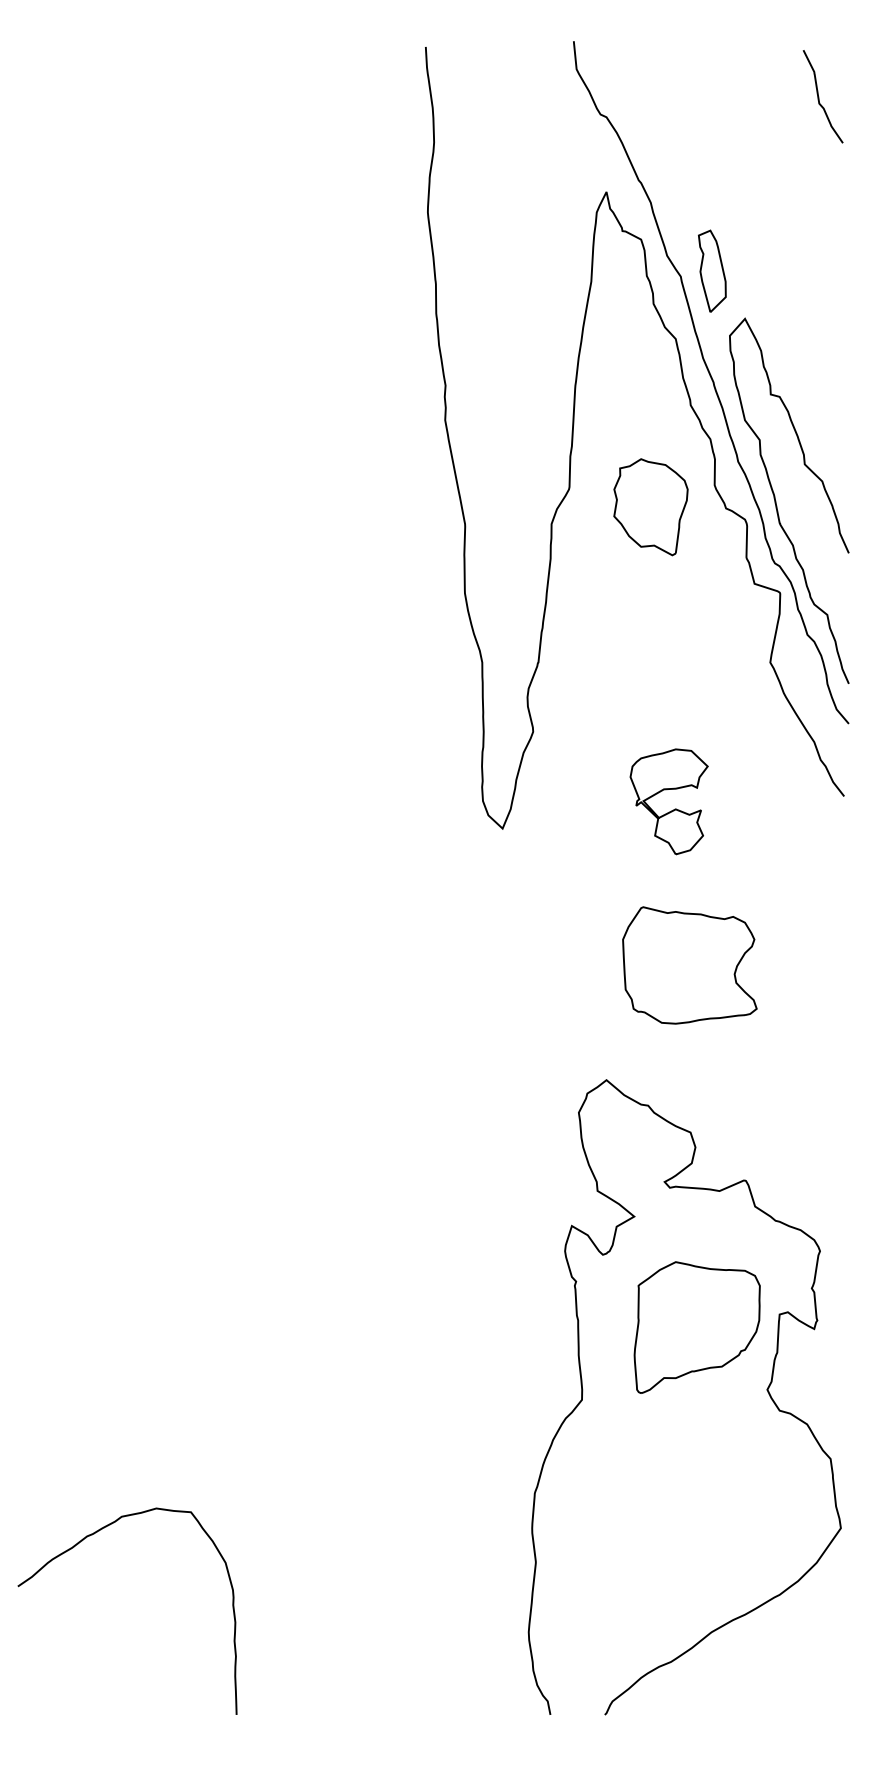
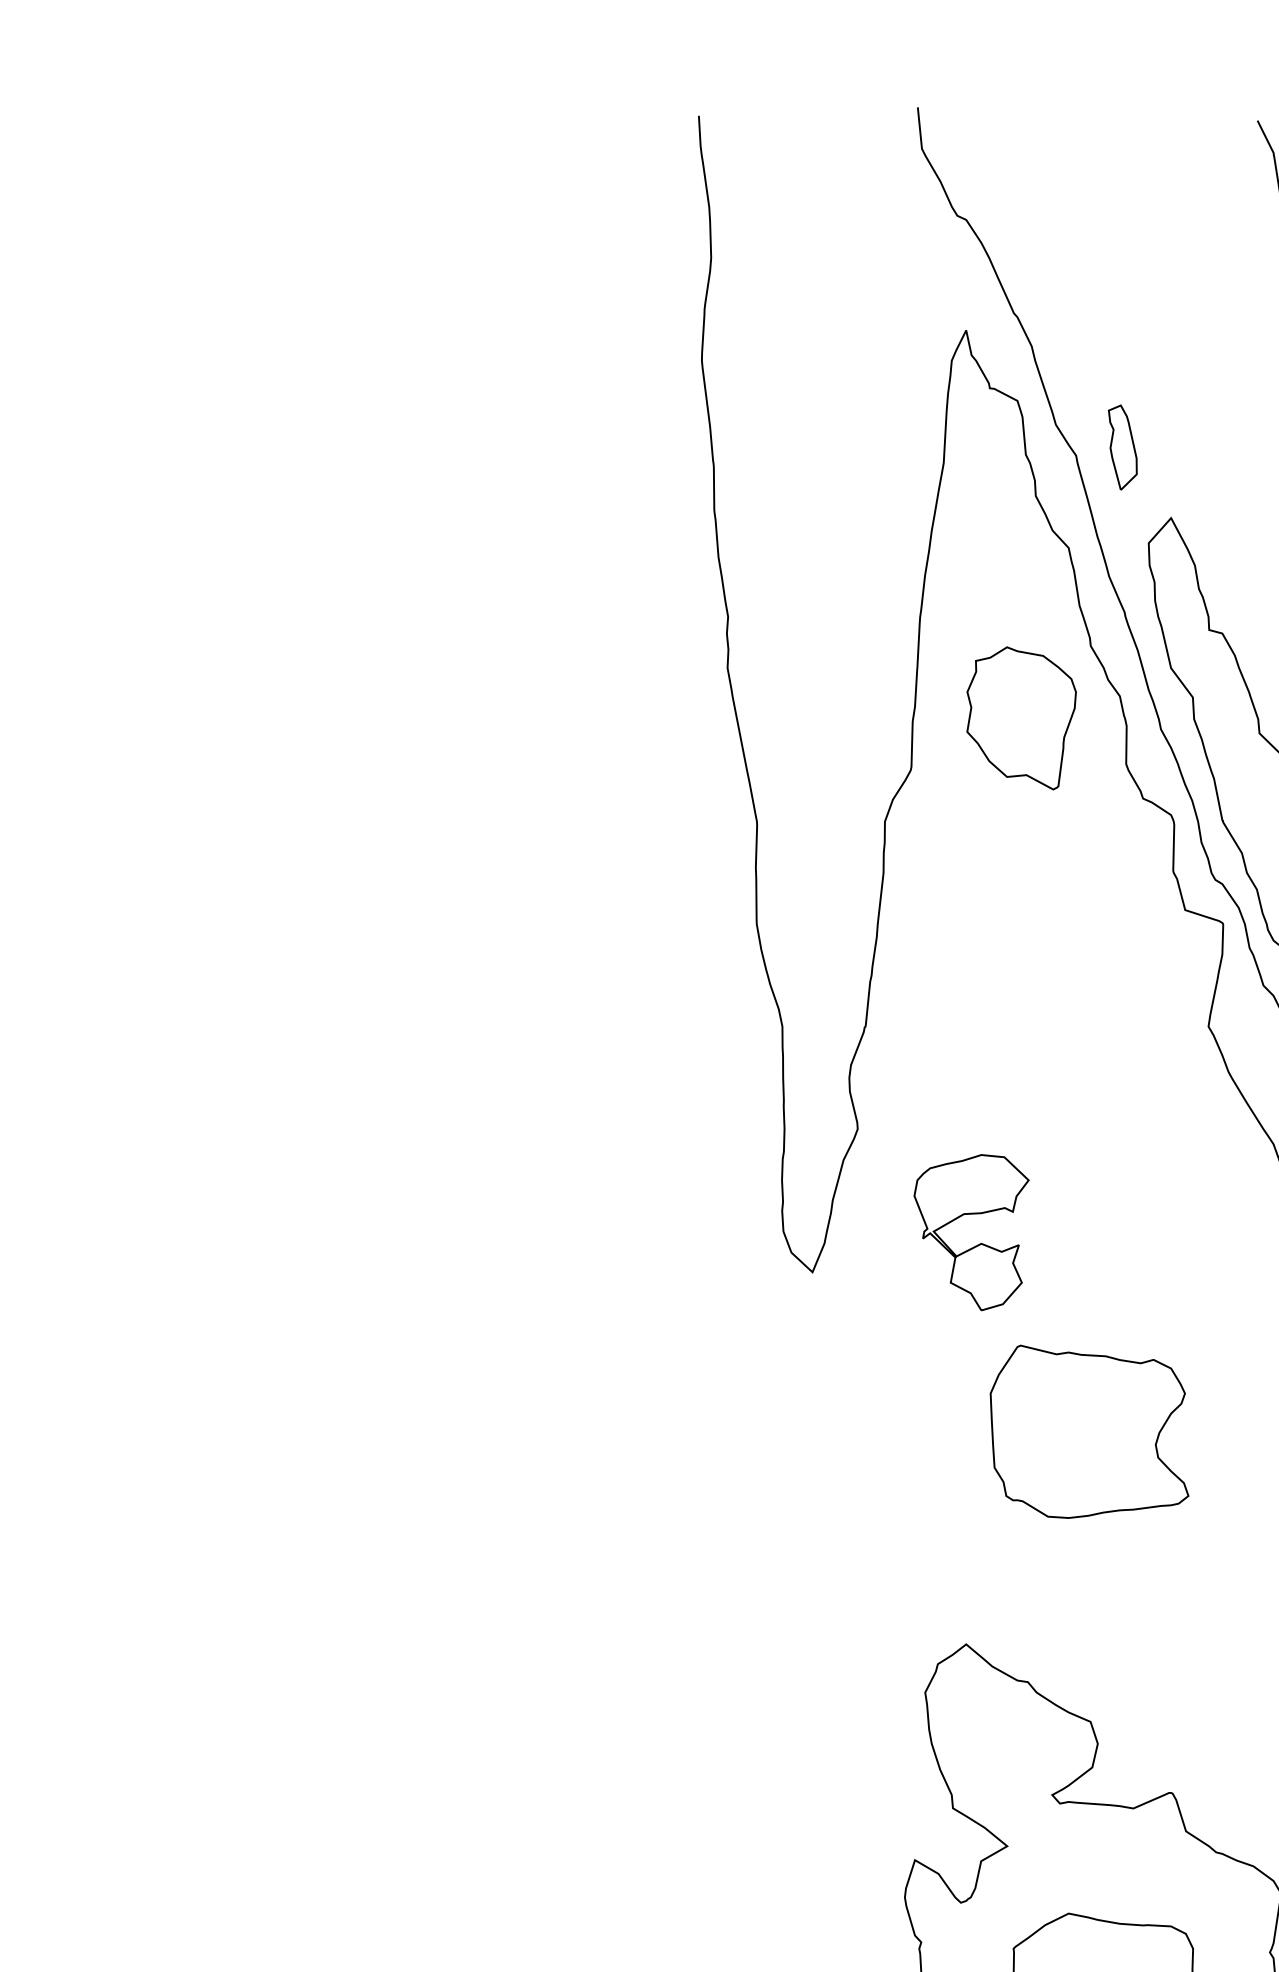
part: (712, 270) -> (1122, 446), size x0.7
part: (650, 507) -> (1020, 718), moved
part: (673, 809) -> (978, 1243), moved
part: (689, 965) -> (1088, 1431), moved

